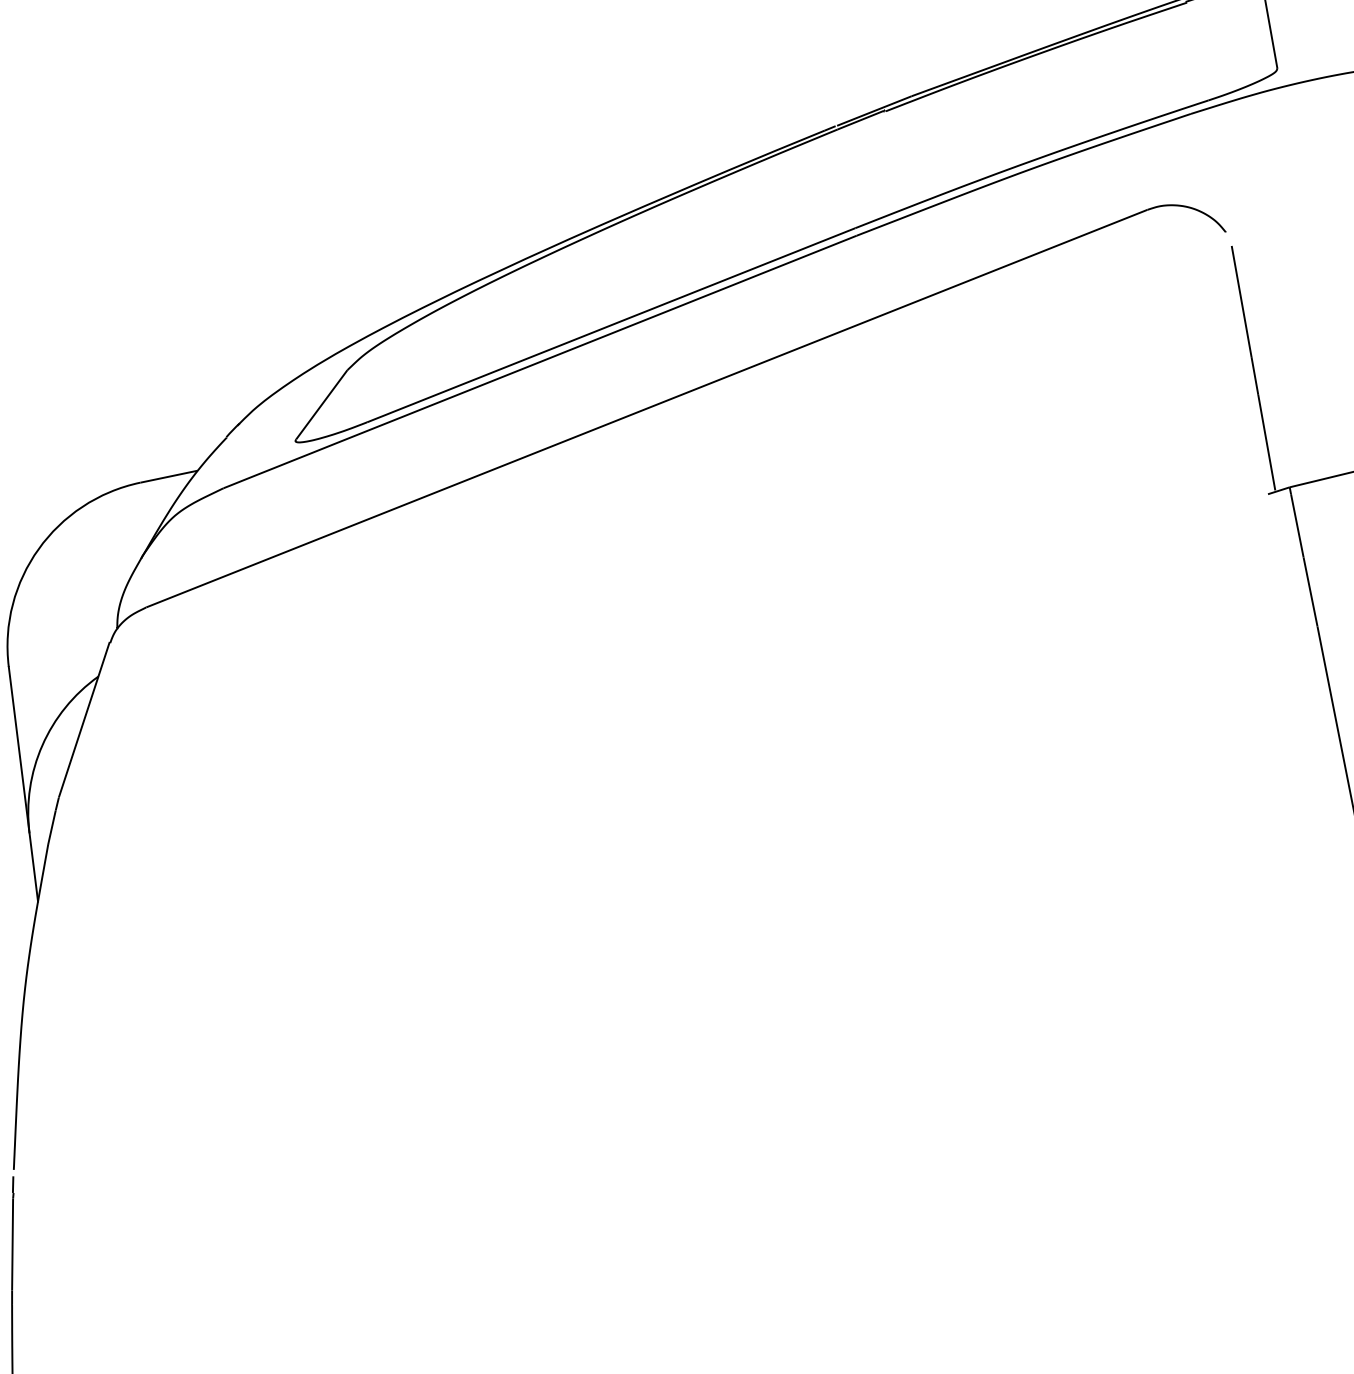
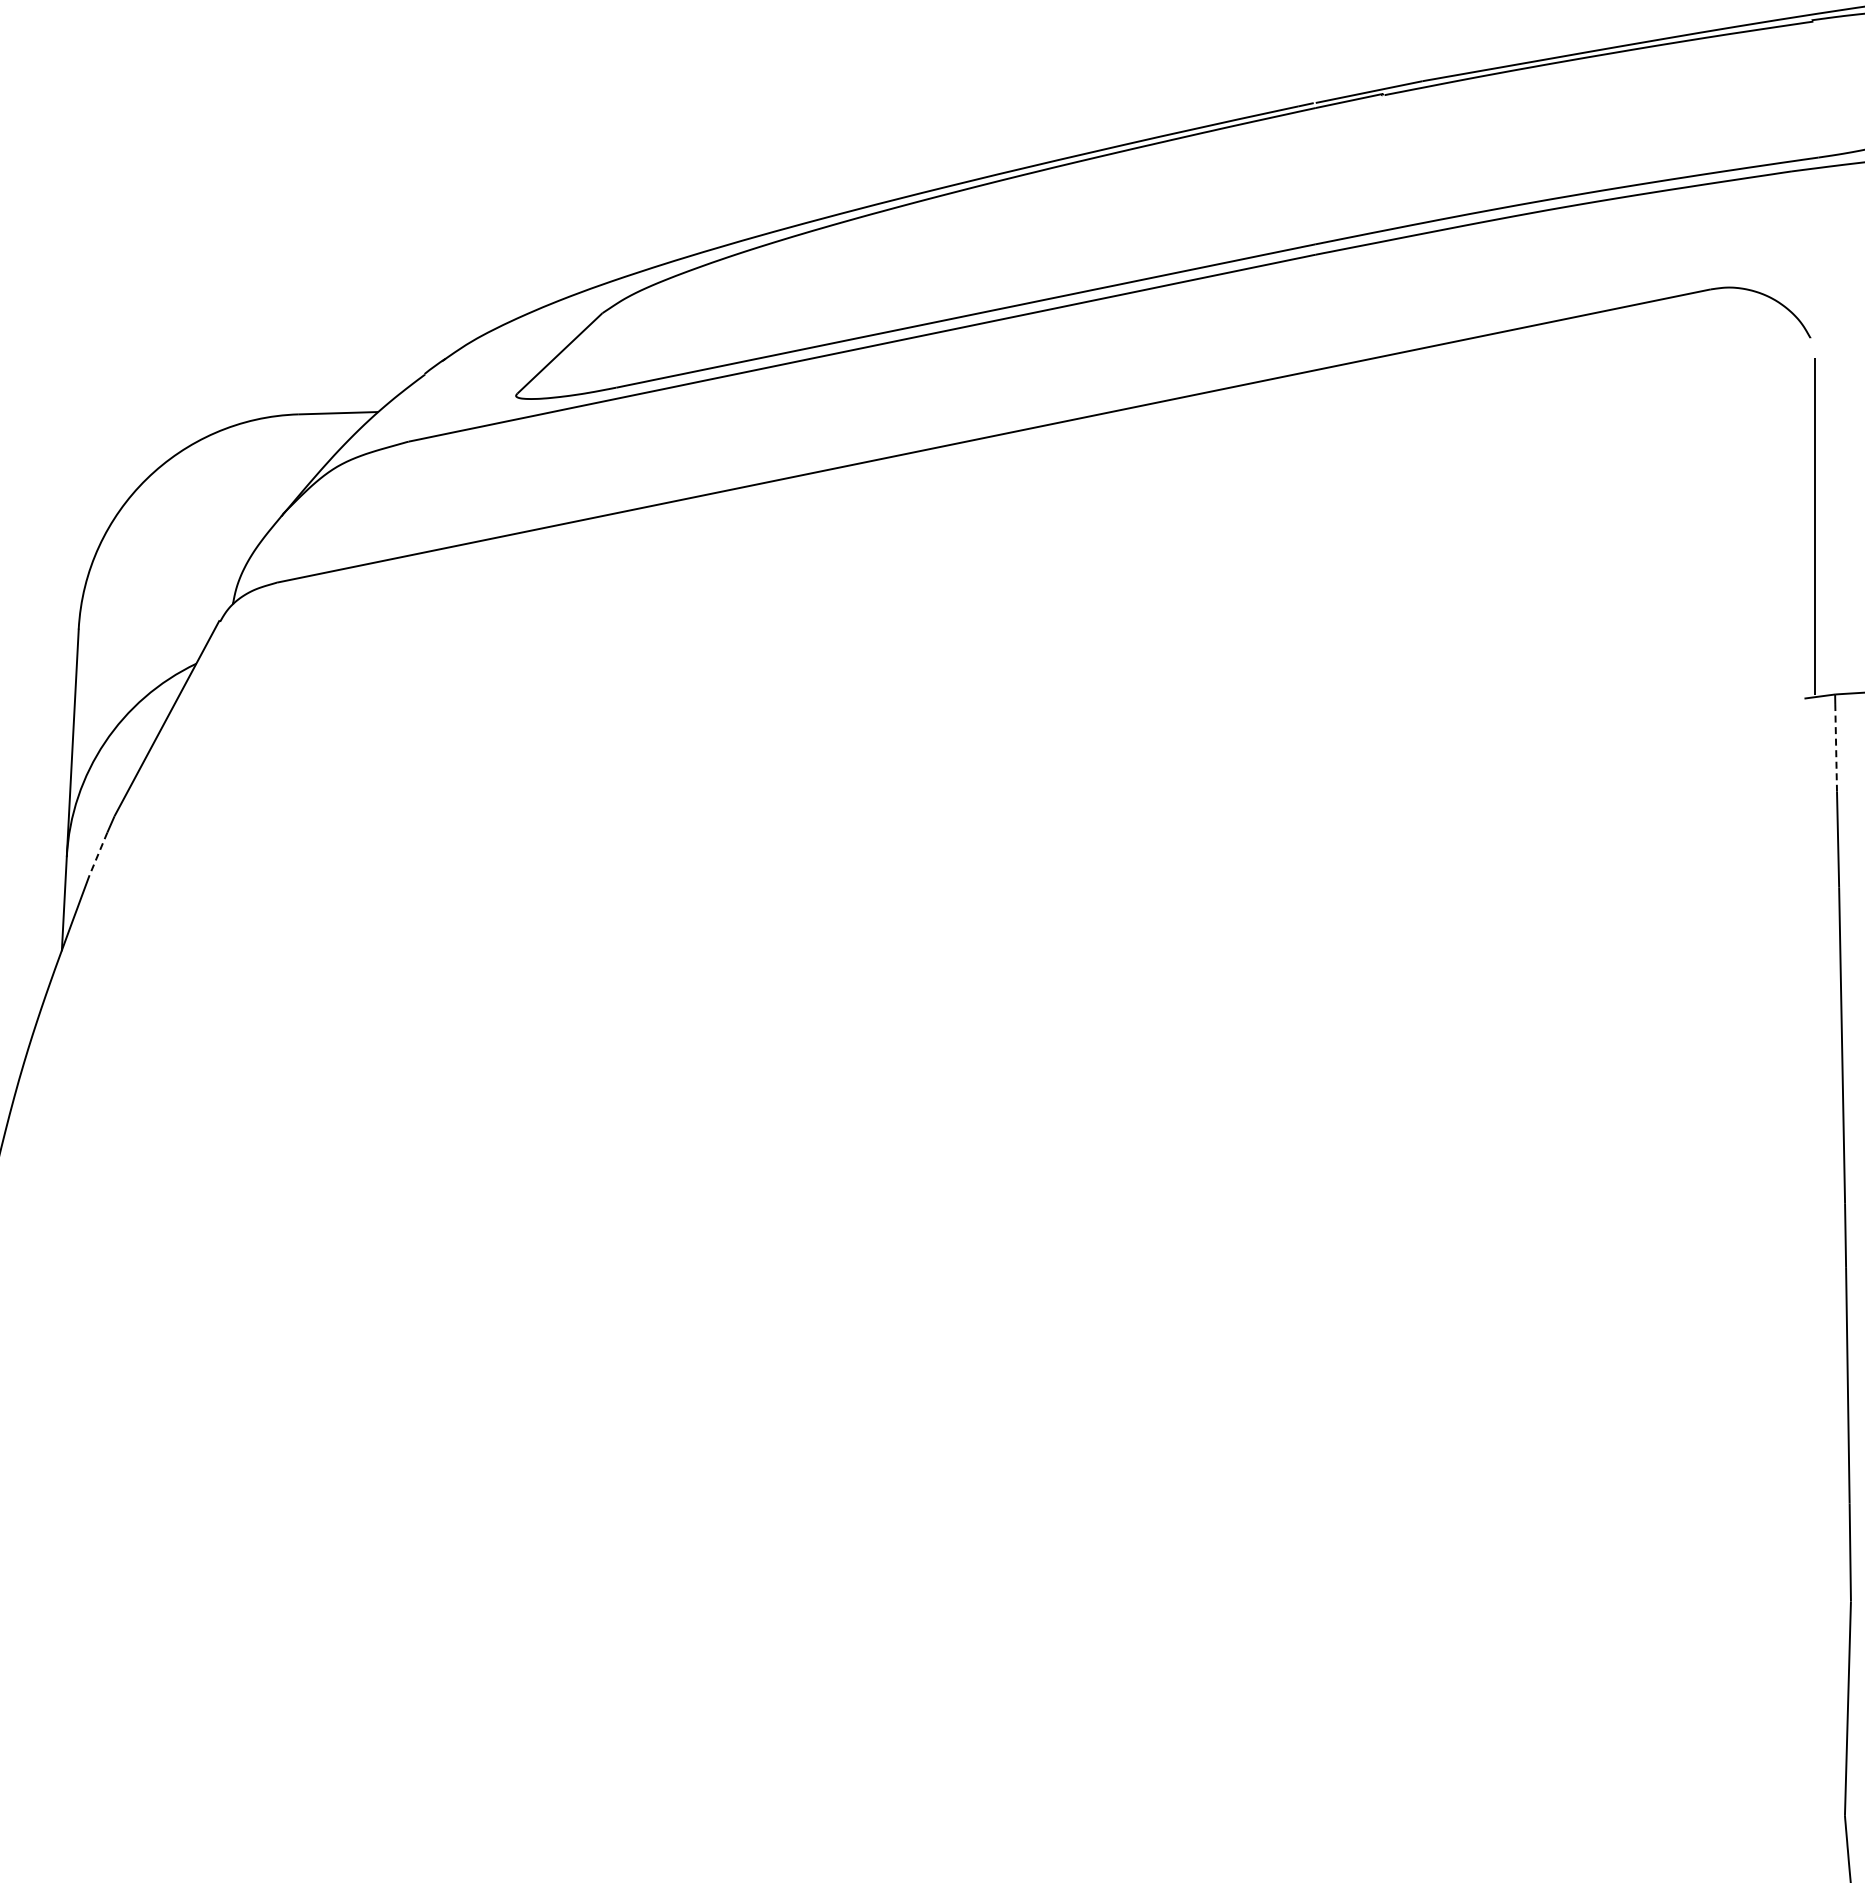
line: (1297, 525) -> (1836, 747), solid -> dashed
line: (52, 827) -> (98, 854), solid -> dashed

